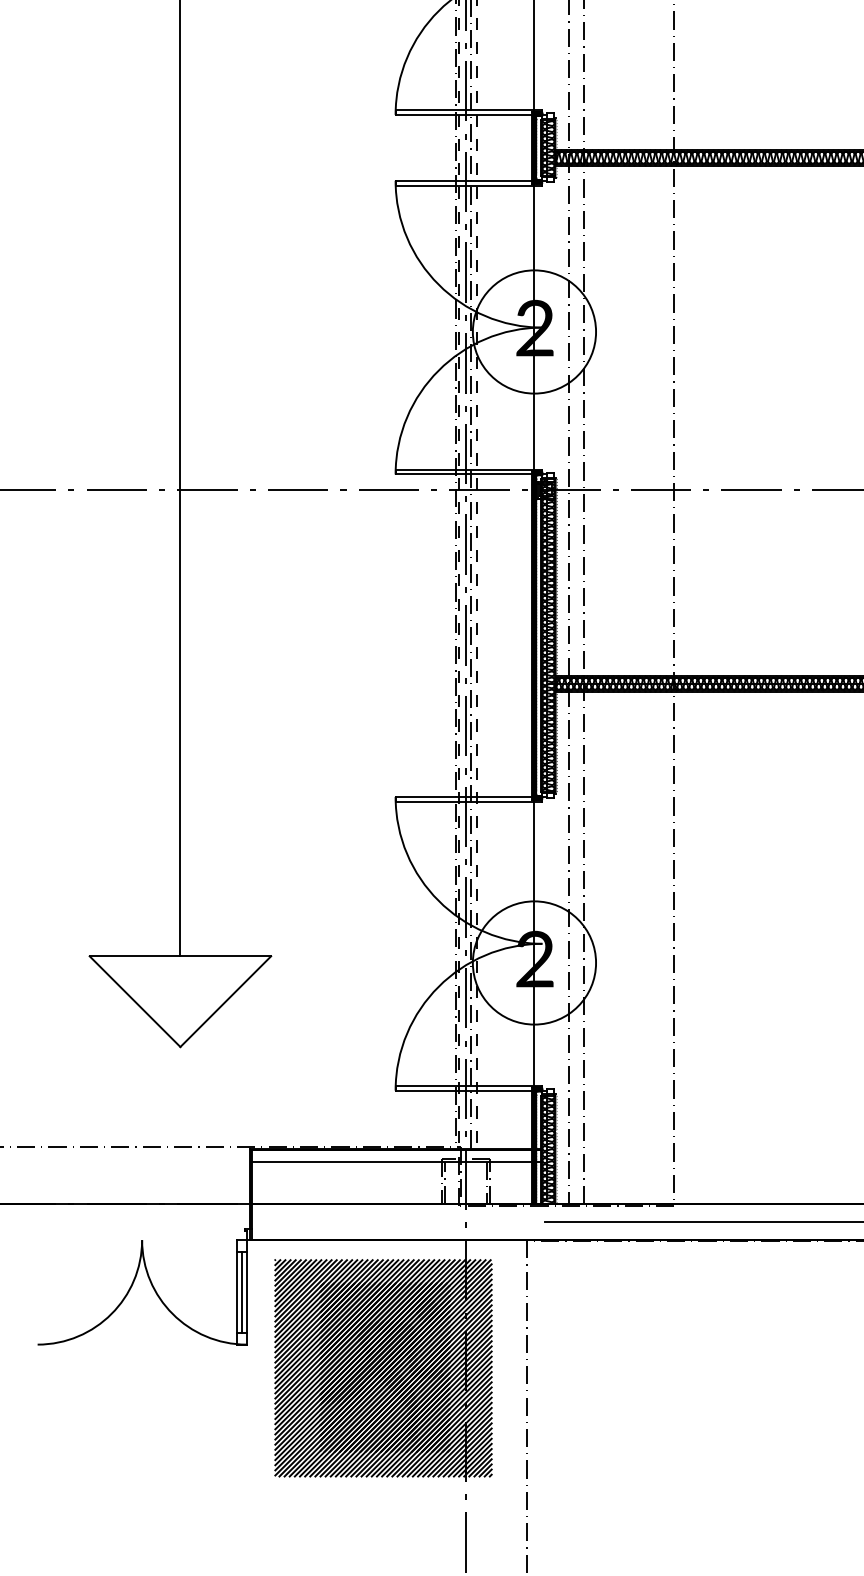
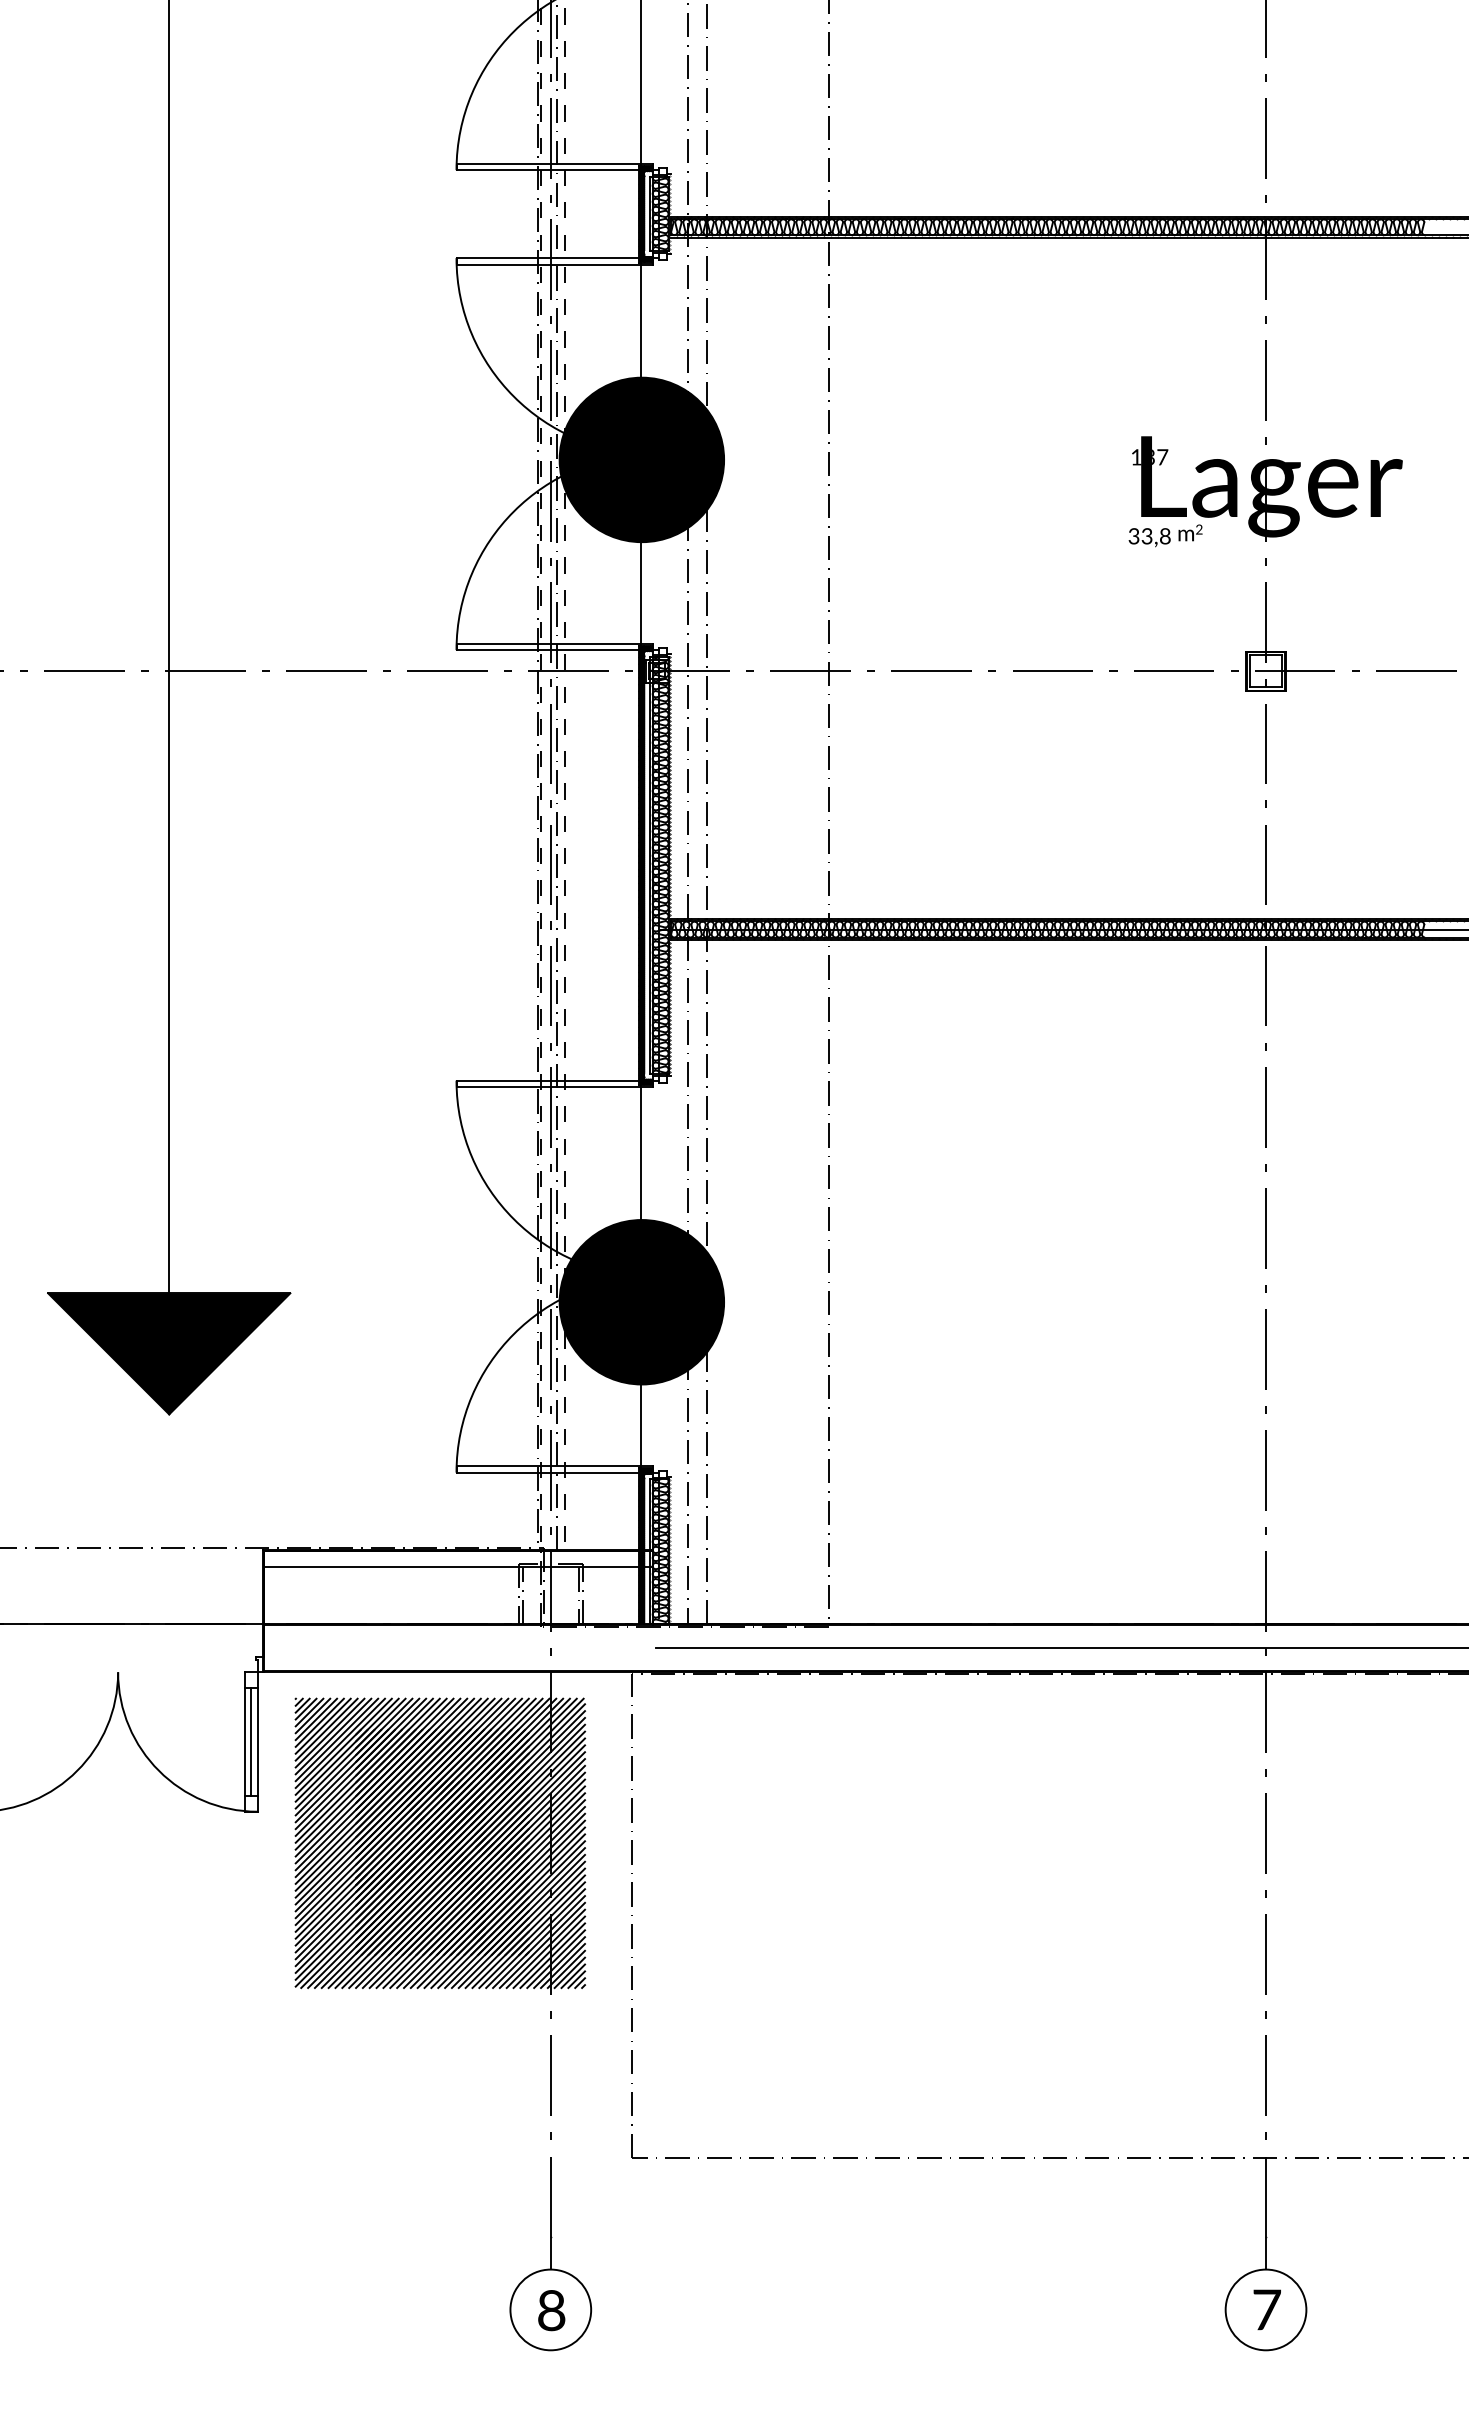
fill: (534, 331) -> (641, 459), added
fill: (534, 963) -> (641, 1302), added
fill: (180, 1001) -> (169, 1353), added

